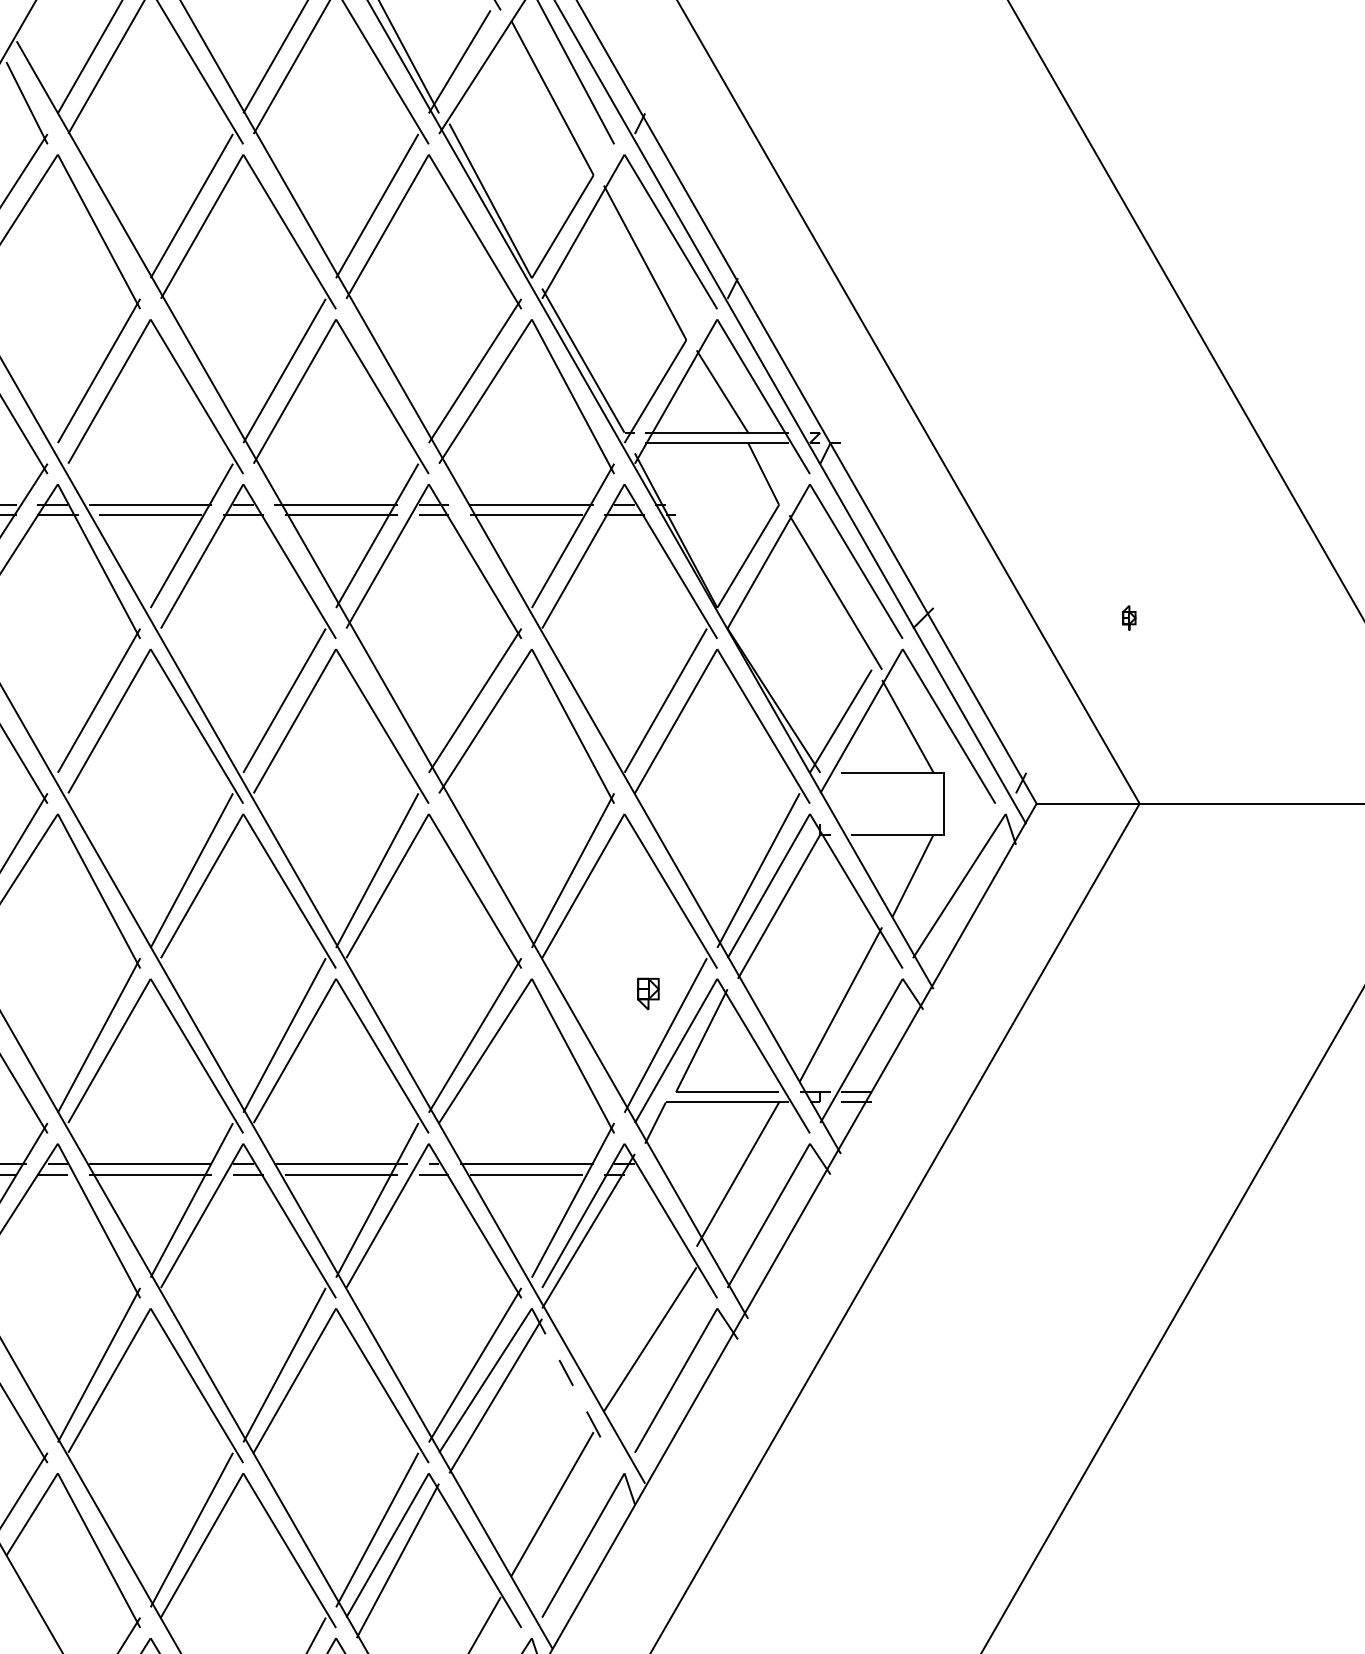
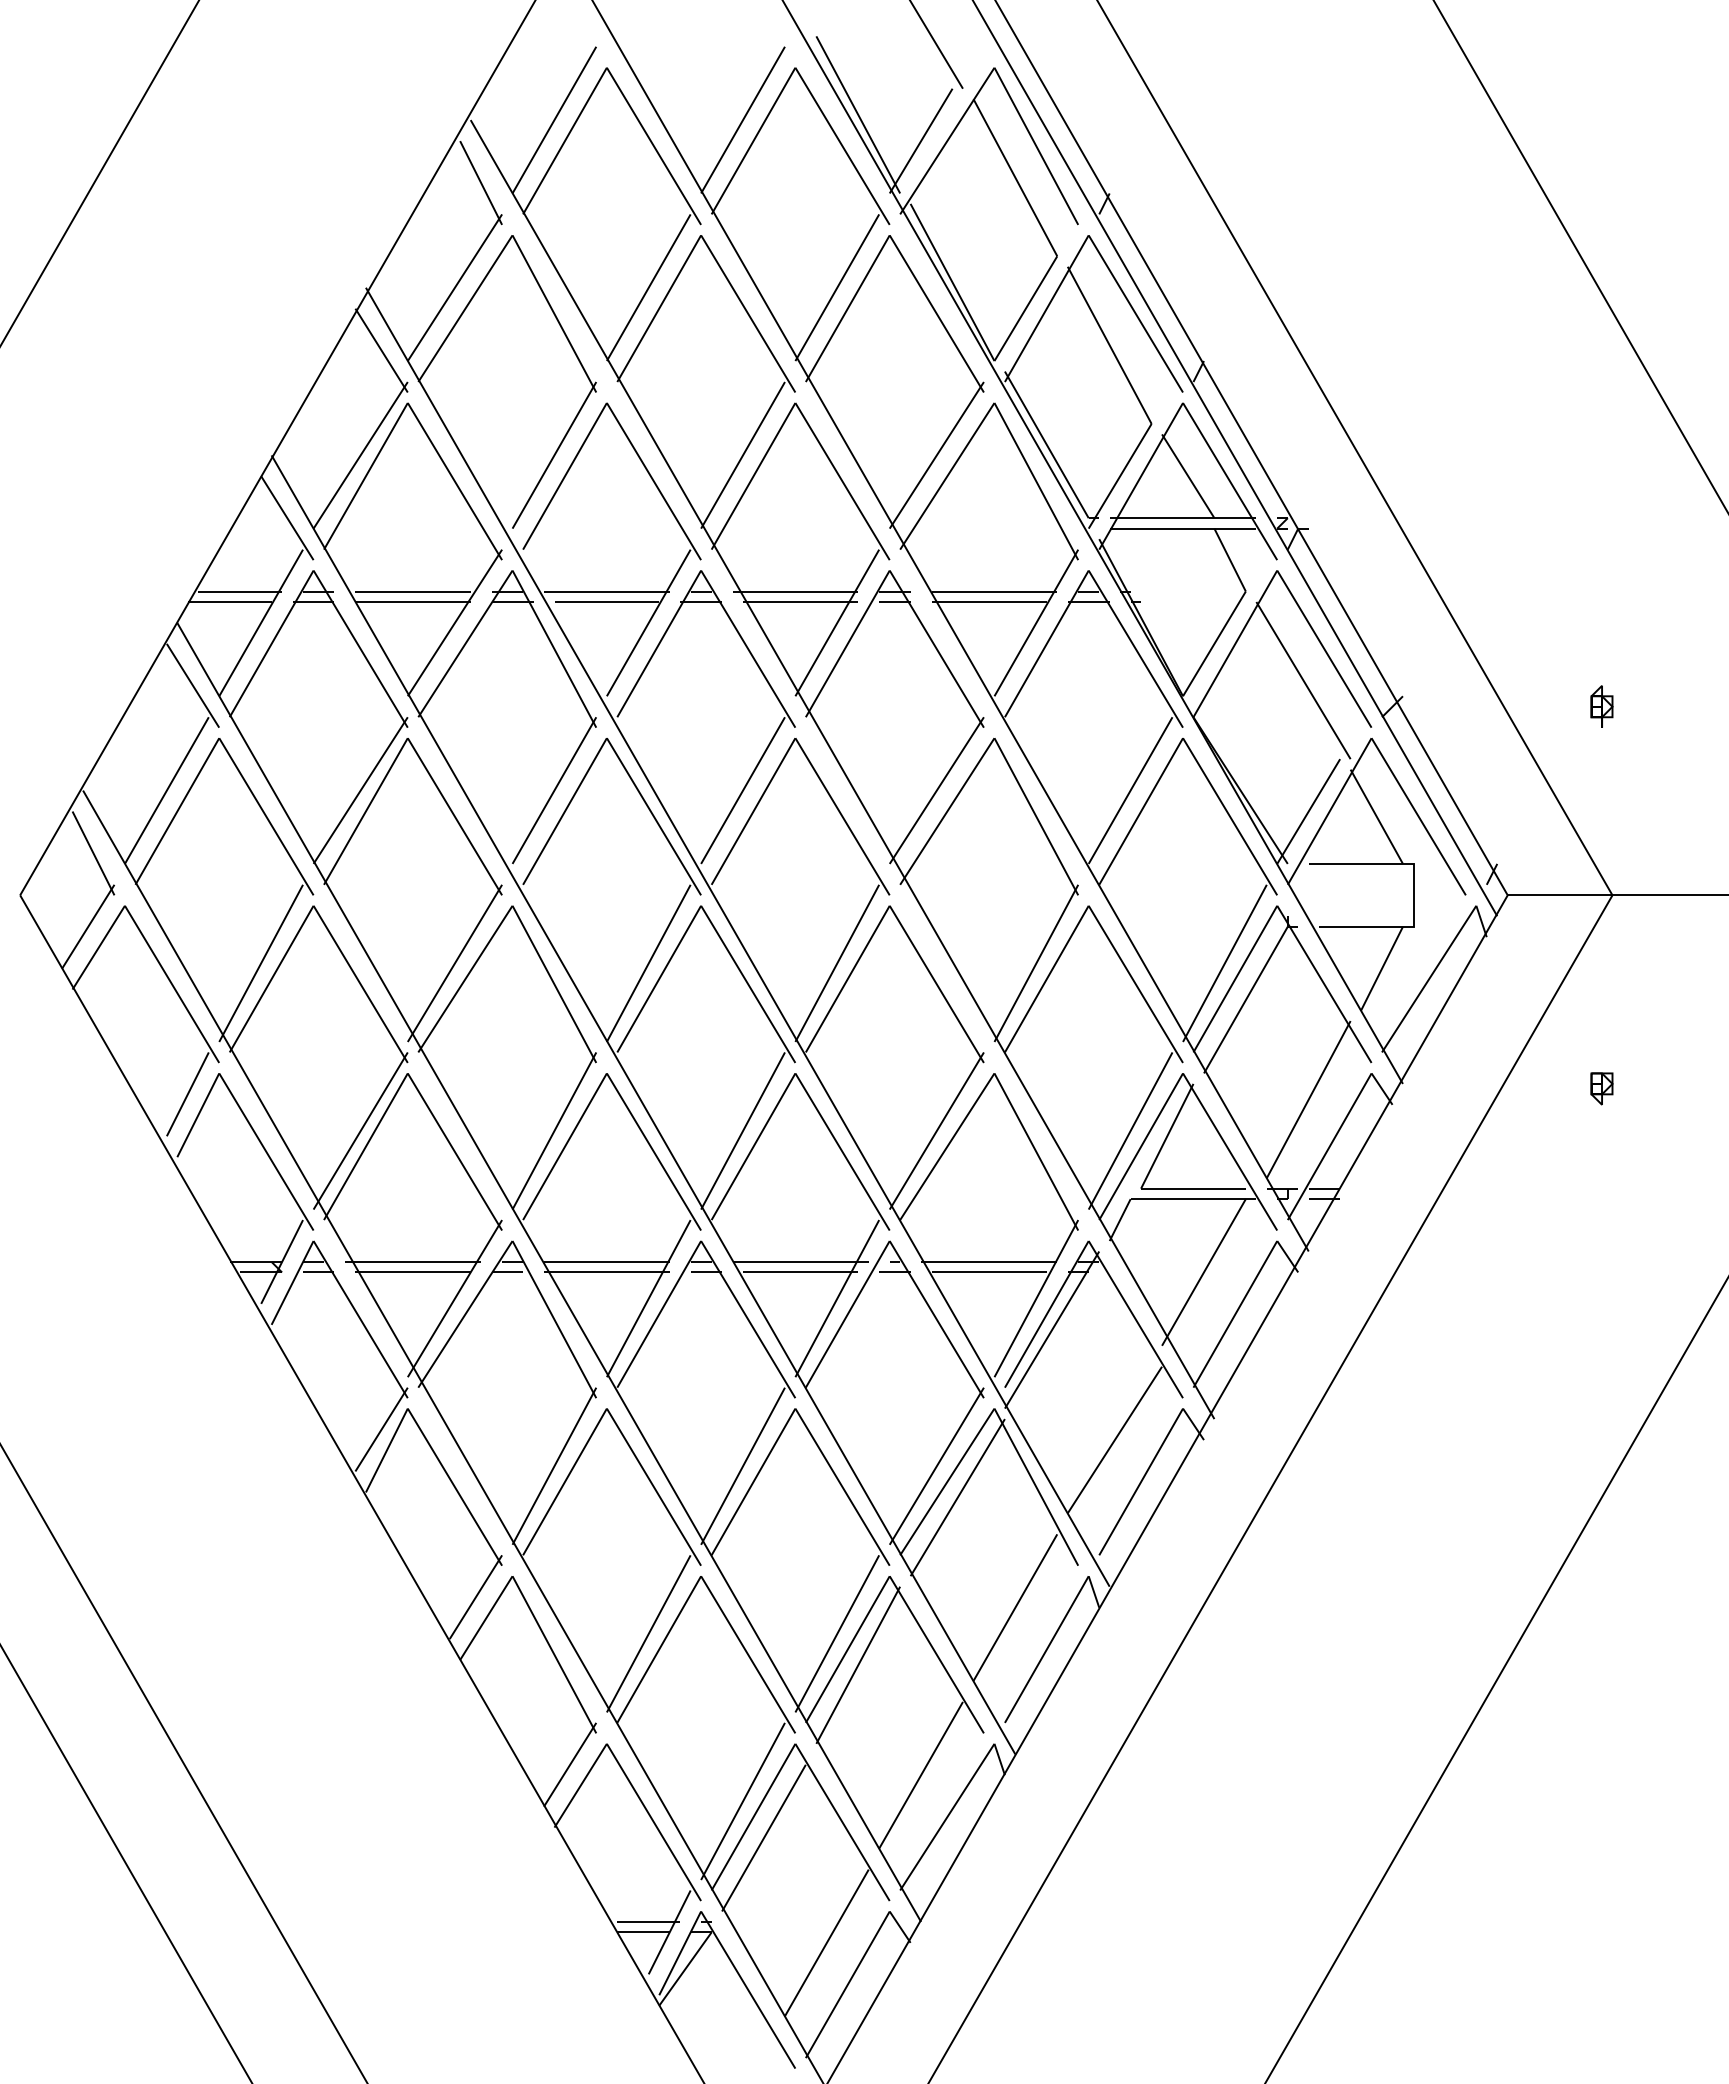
part: (1128, 617) -> (1601, 706), size x1.67
part: (647, 993) -> (1601, 1088), moved
line: (573, 1386) -> (1036, 1487), dashed -> solid

